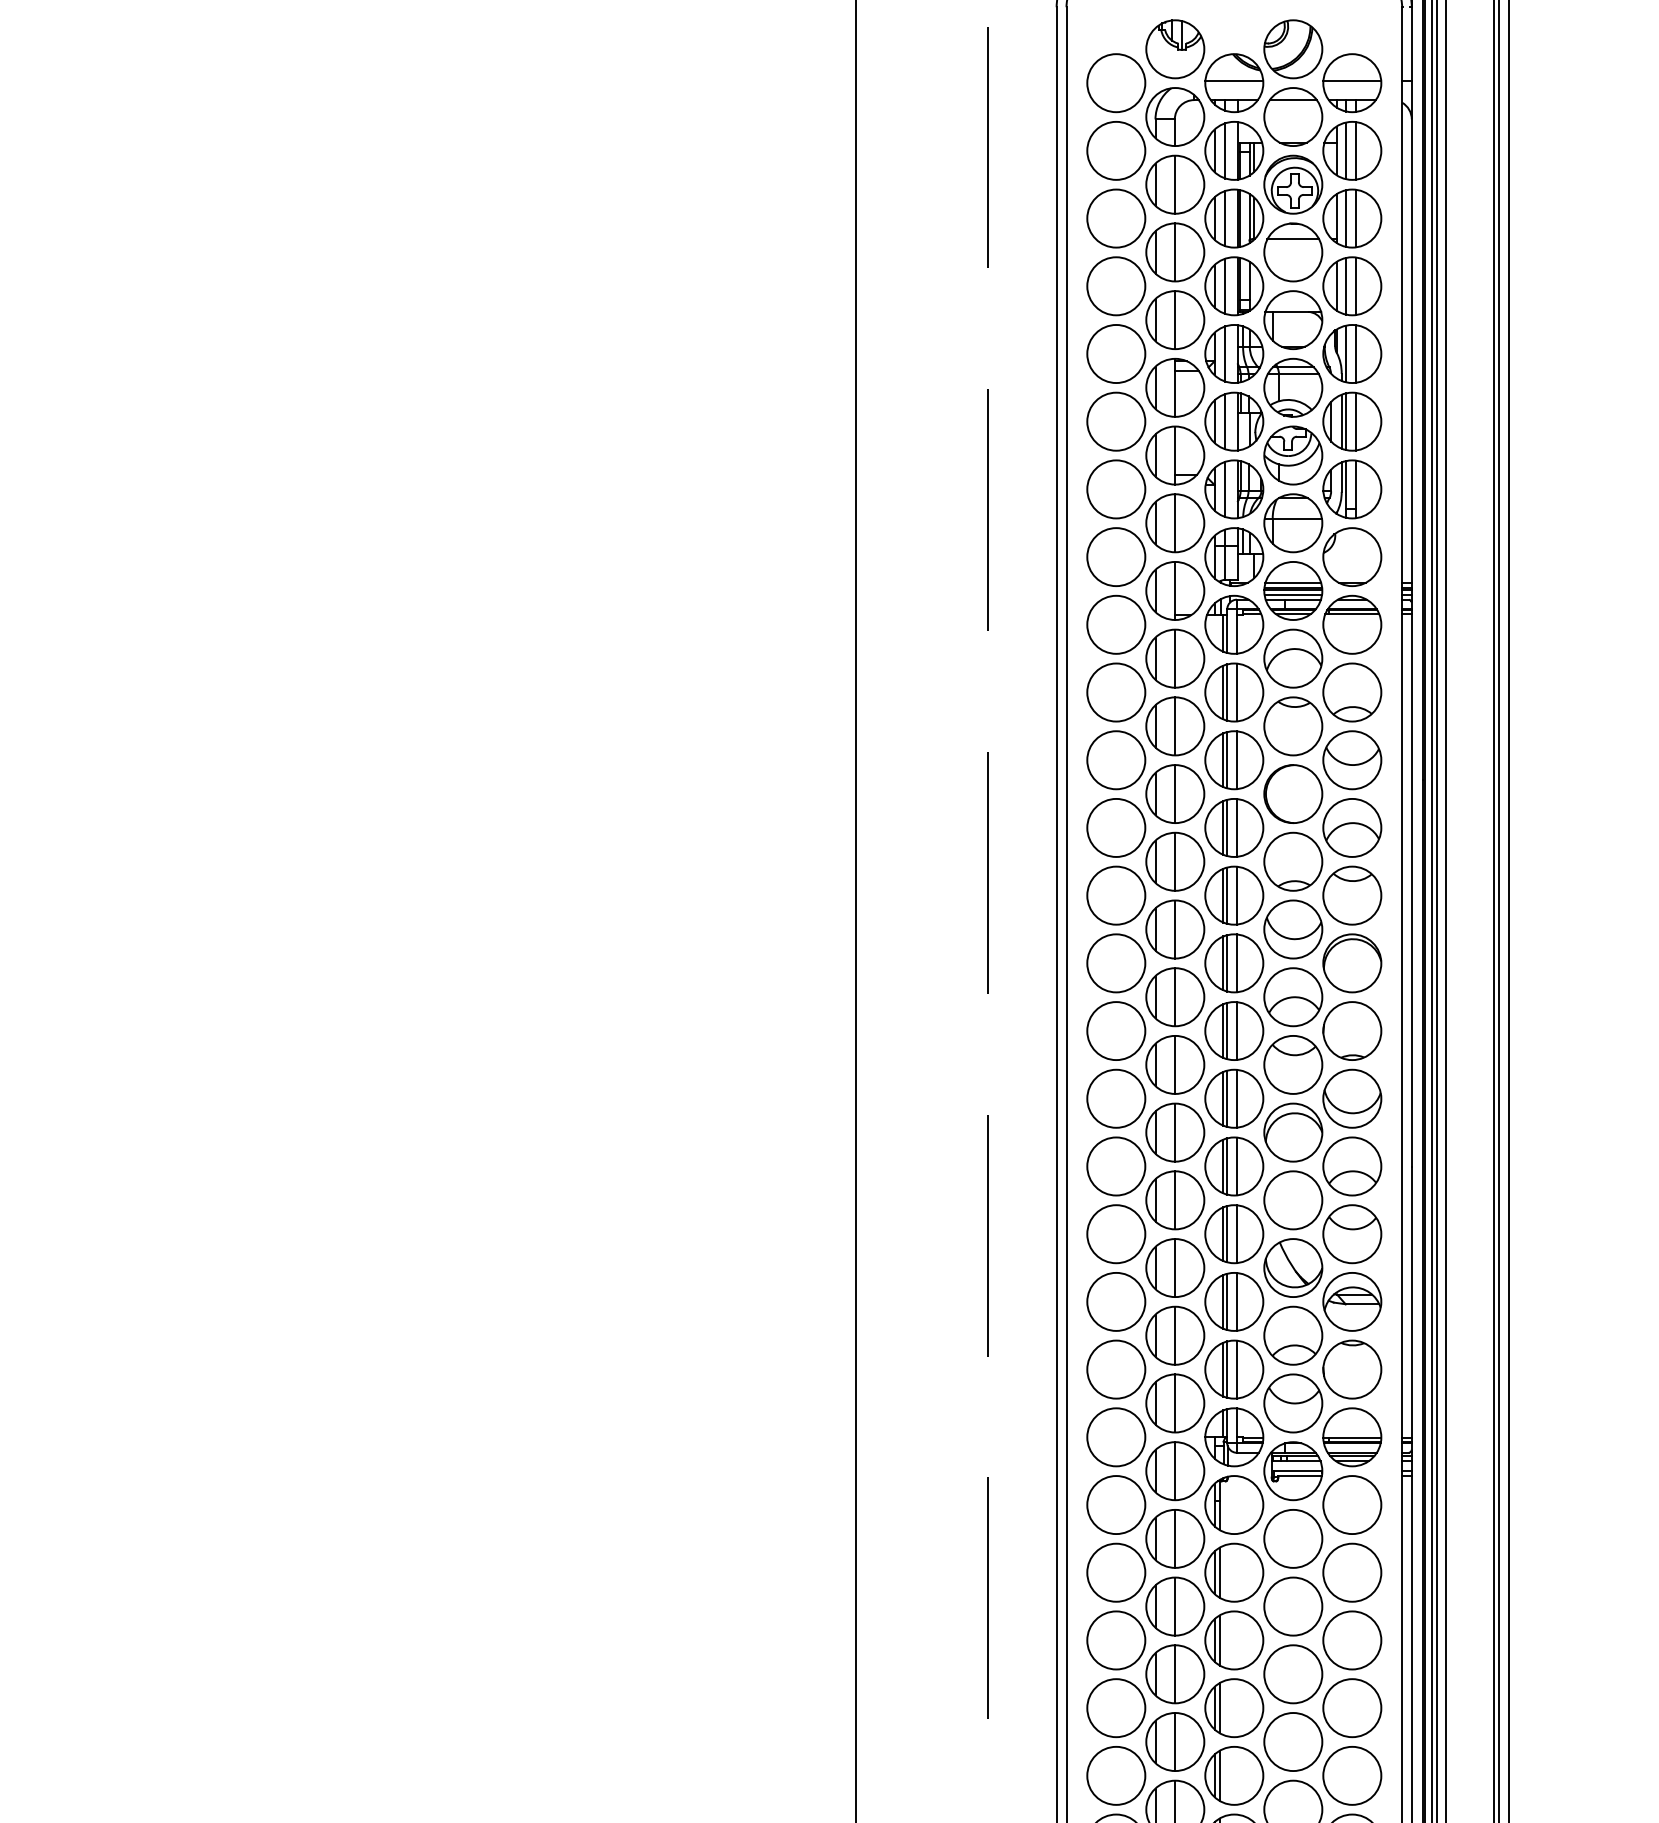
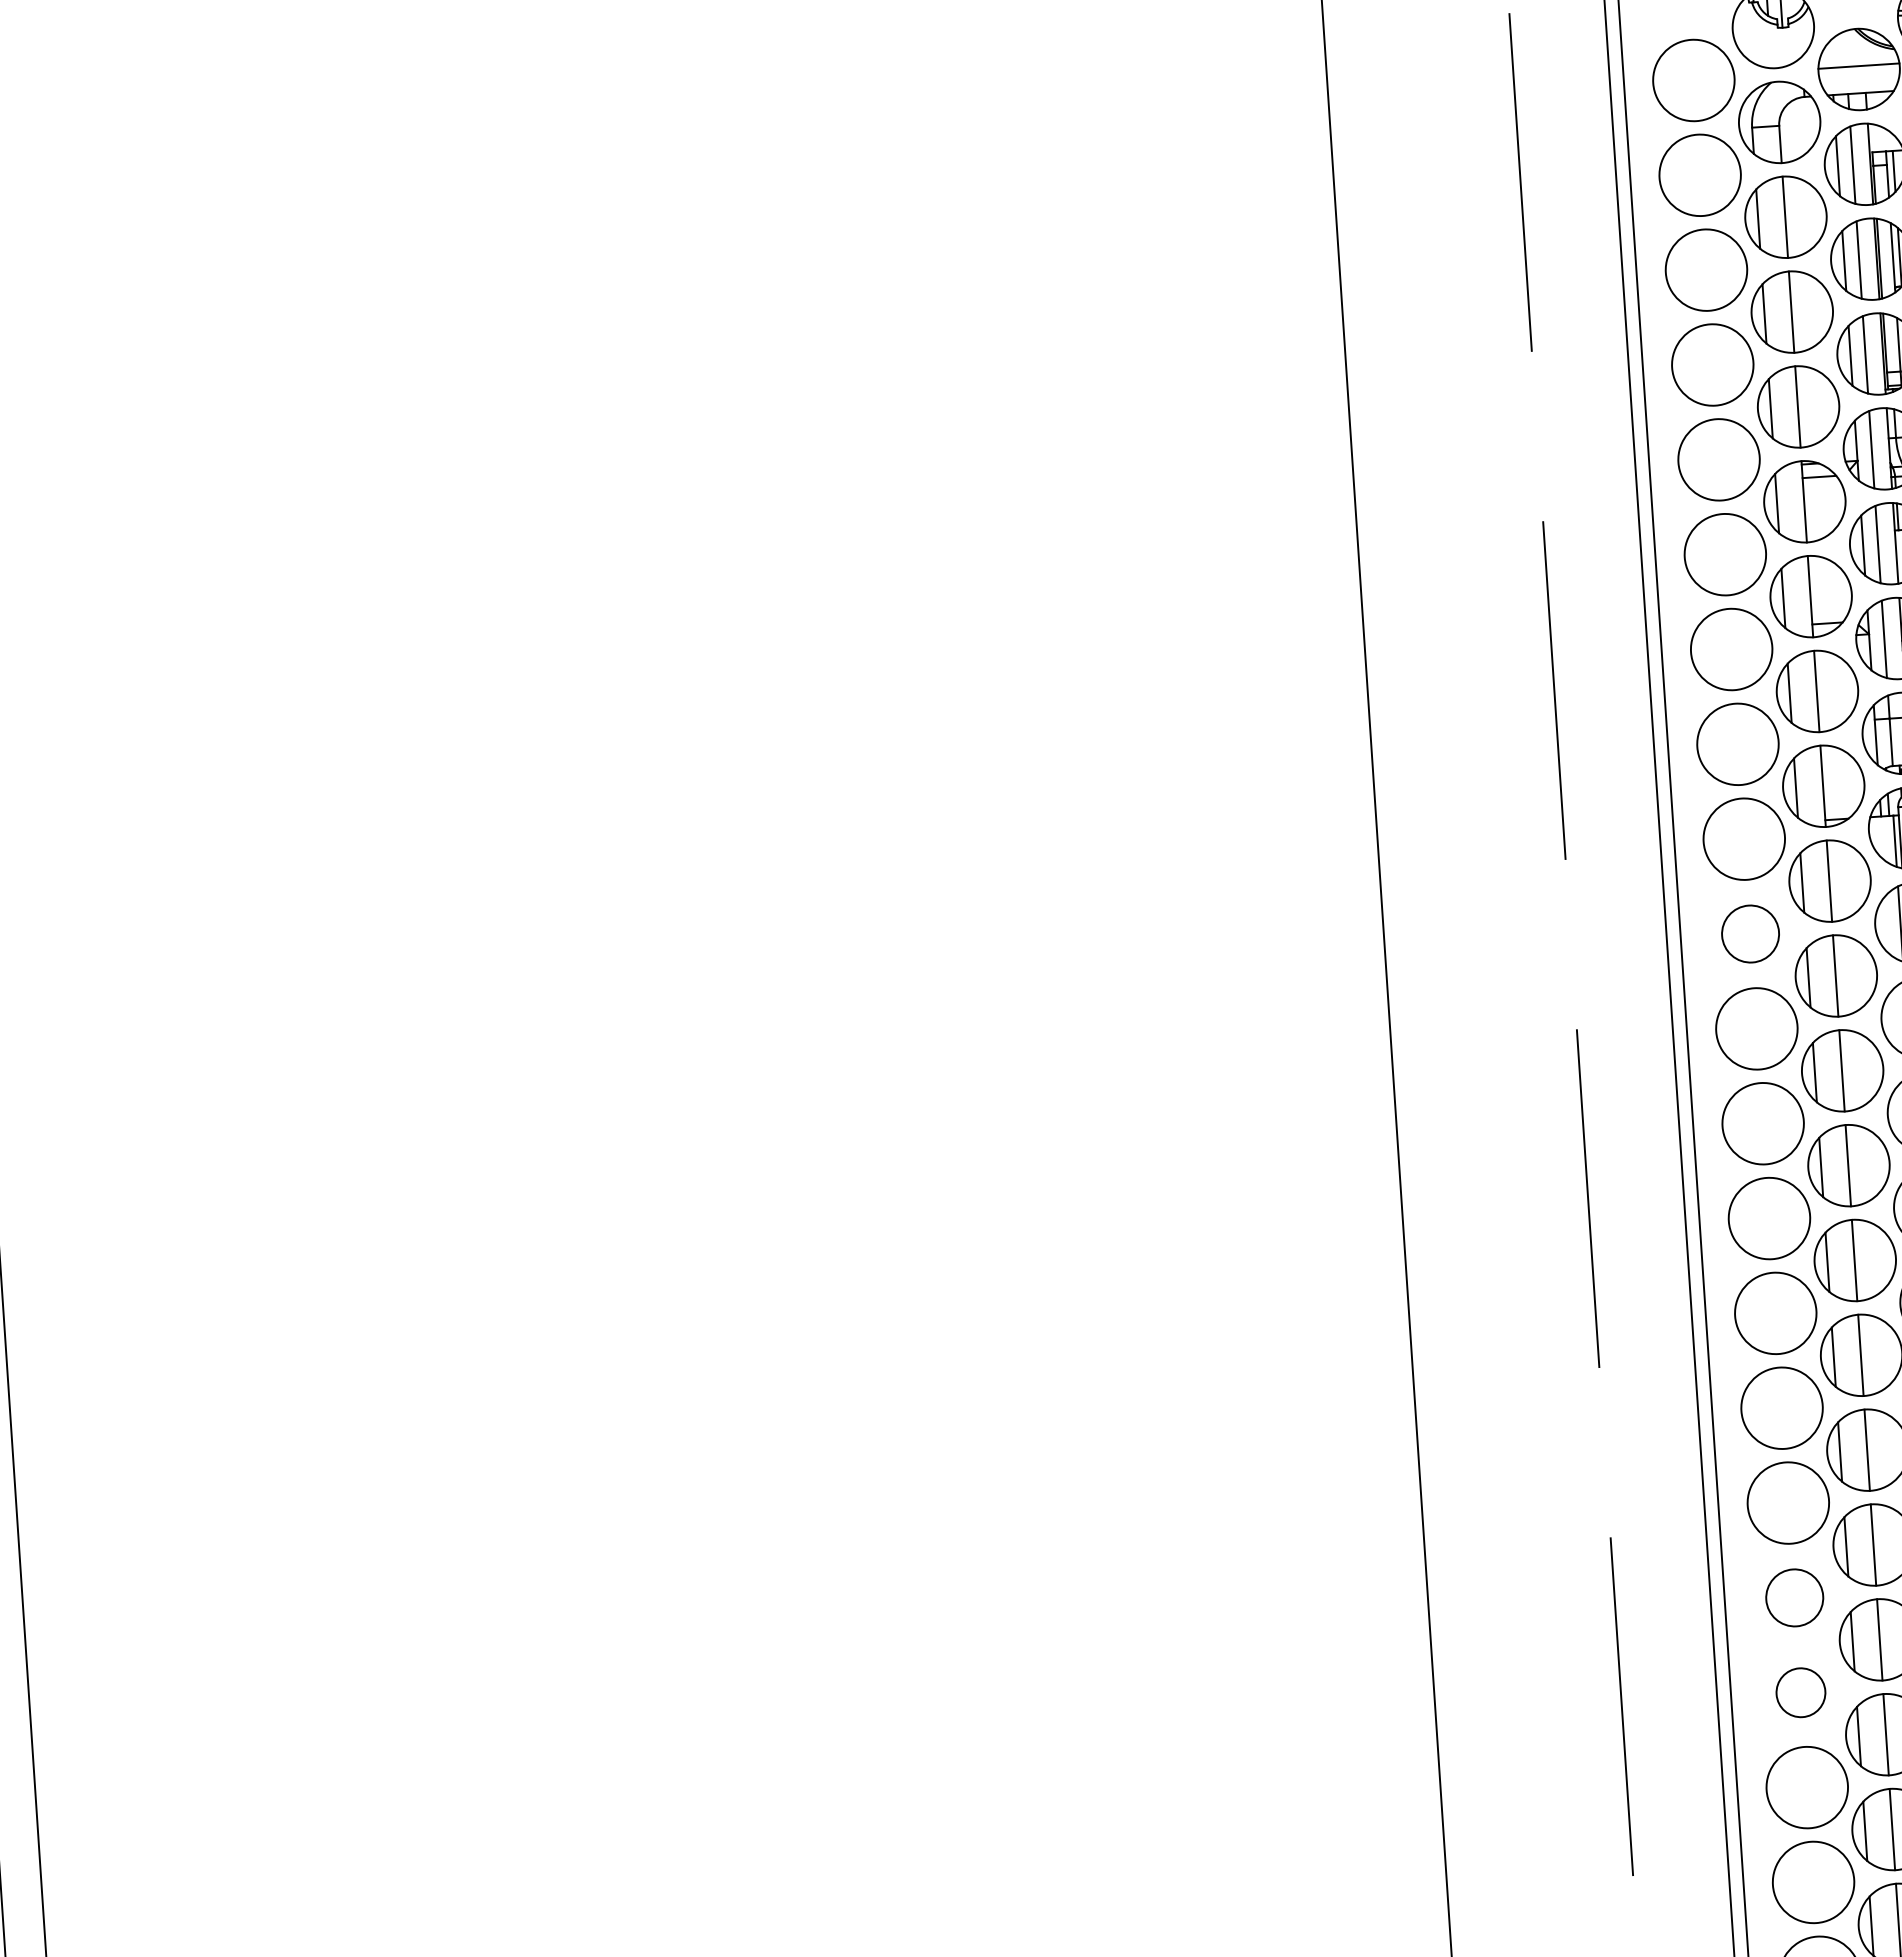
circle: (1116, 692) -> (1750, 933), size x0.7
circle: (1116, 1166) -> (1794, 1597), size x0.7
circle: (1116, 1234) -> (1801, 1693), size x0.6

